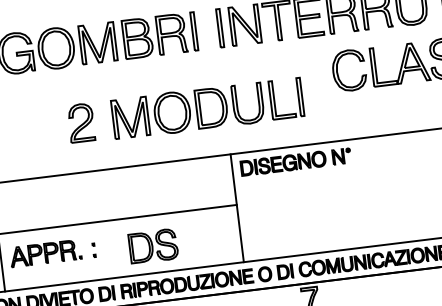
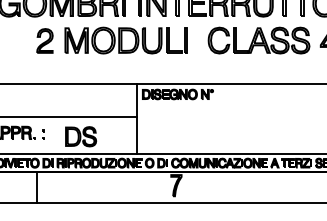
part: (206, 108) -> (125, 40), moved
part: (80, 122) -> (44, 40), moved

